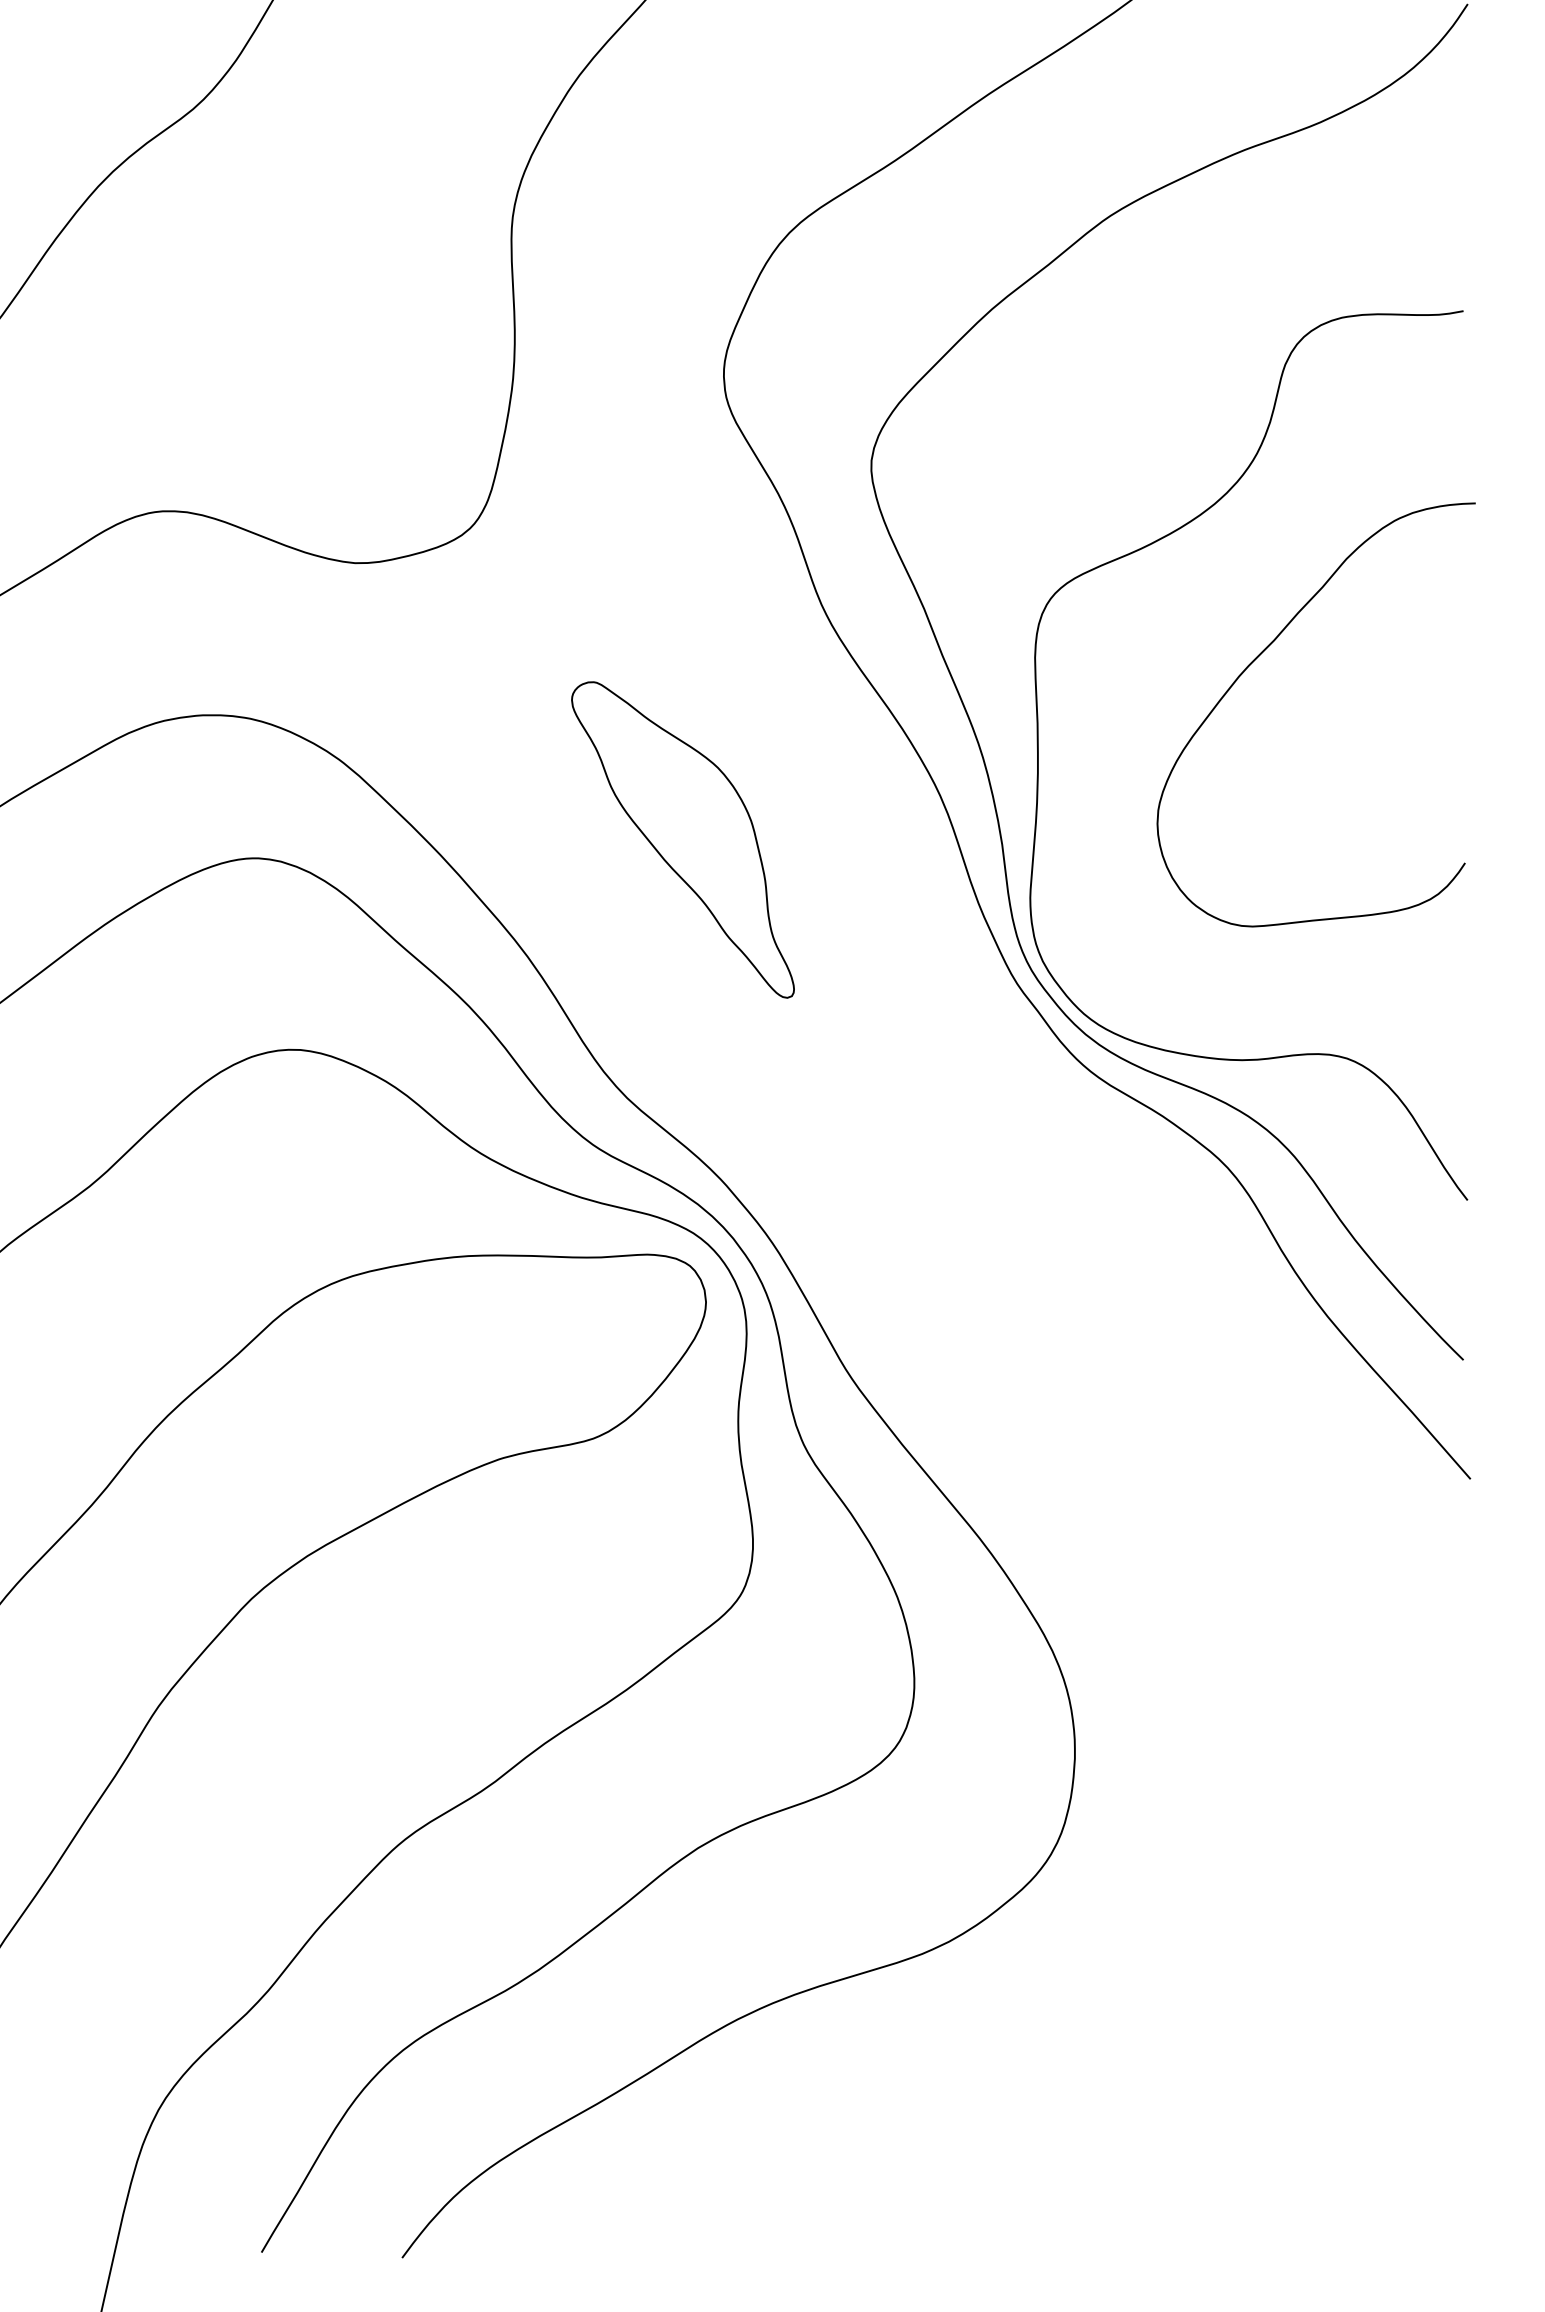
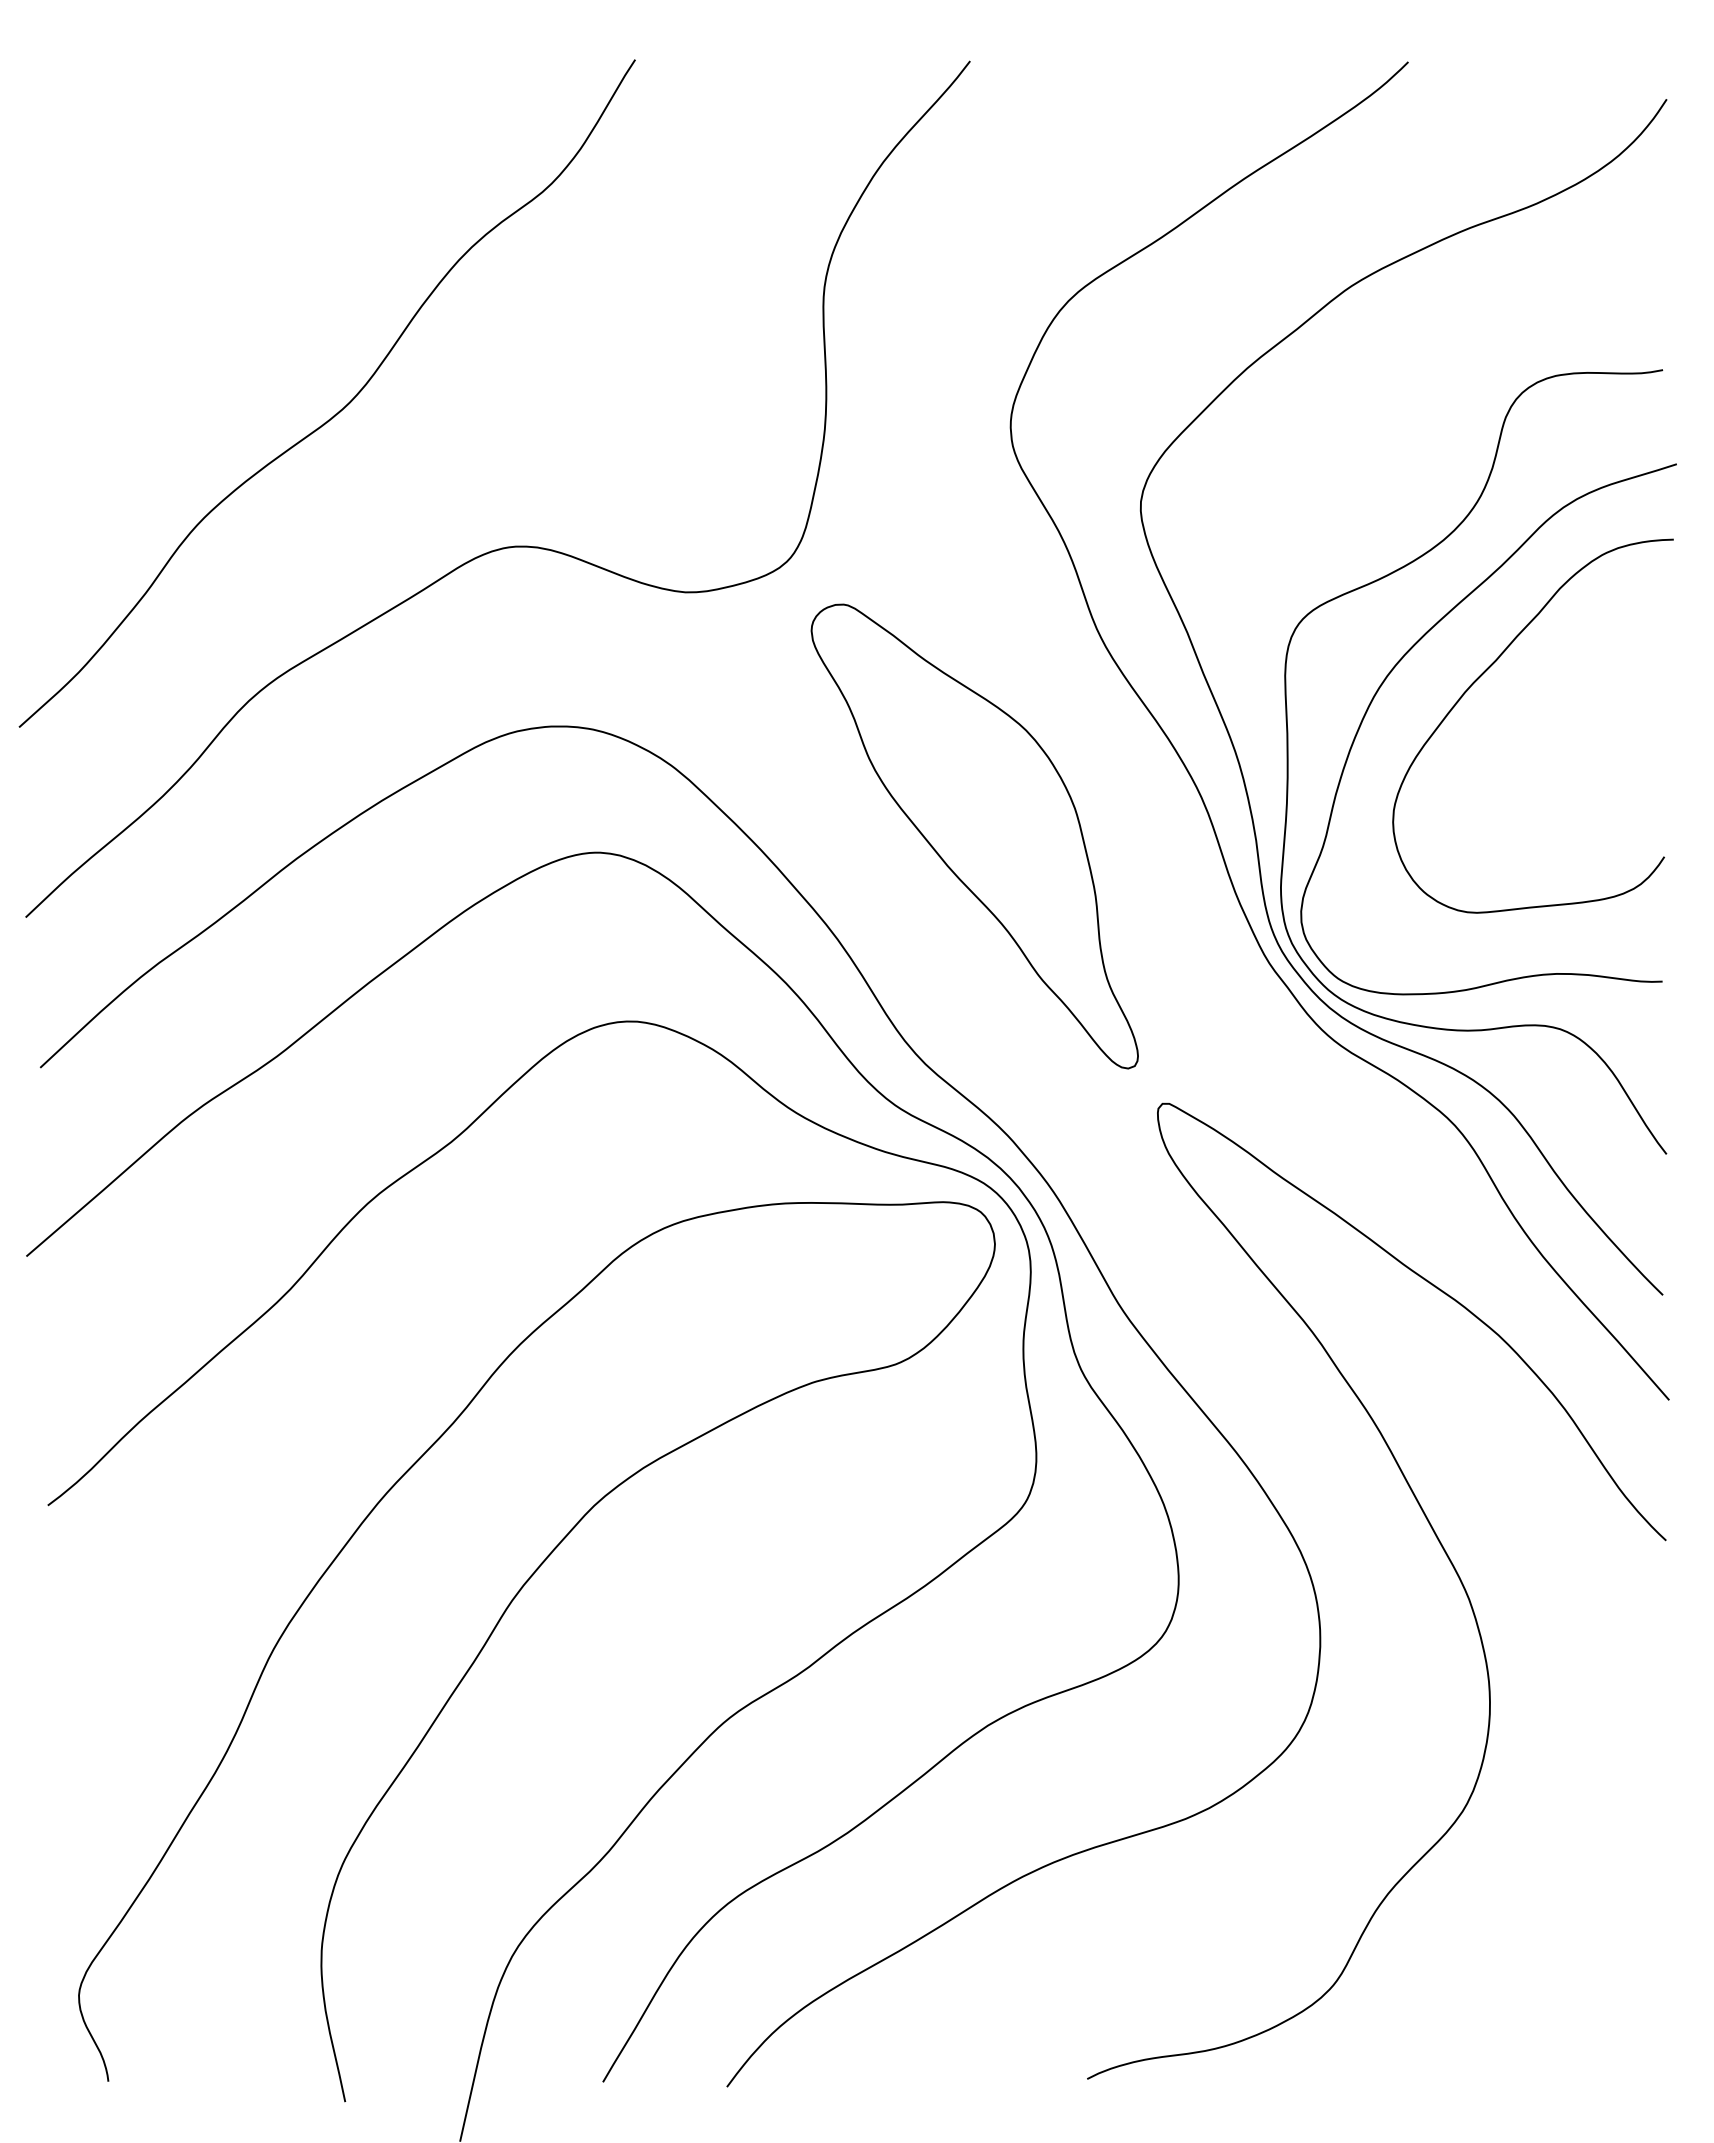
curve: (1168, 639) -> (1402, 659), added
part: (682, 839) -> (974, 836), size x1.67
curve: (1218, 1656) -> (1446, 1556), added

